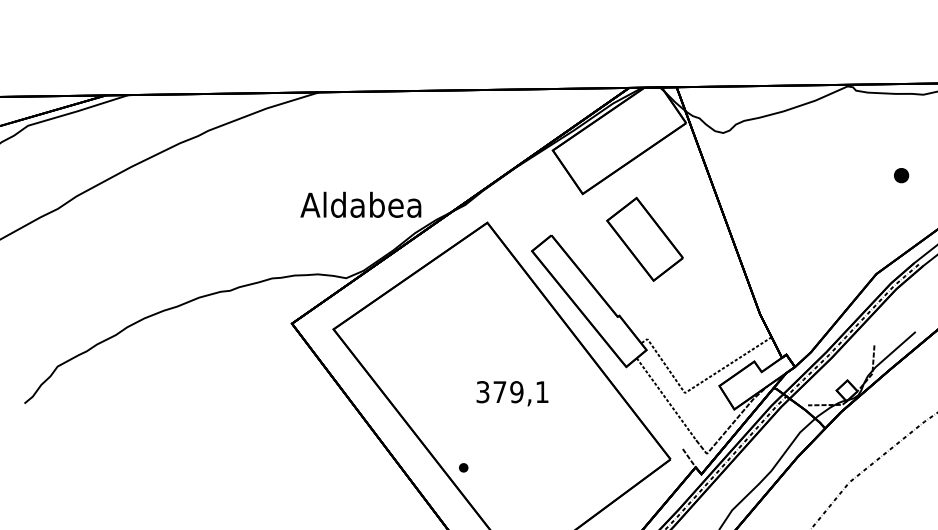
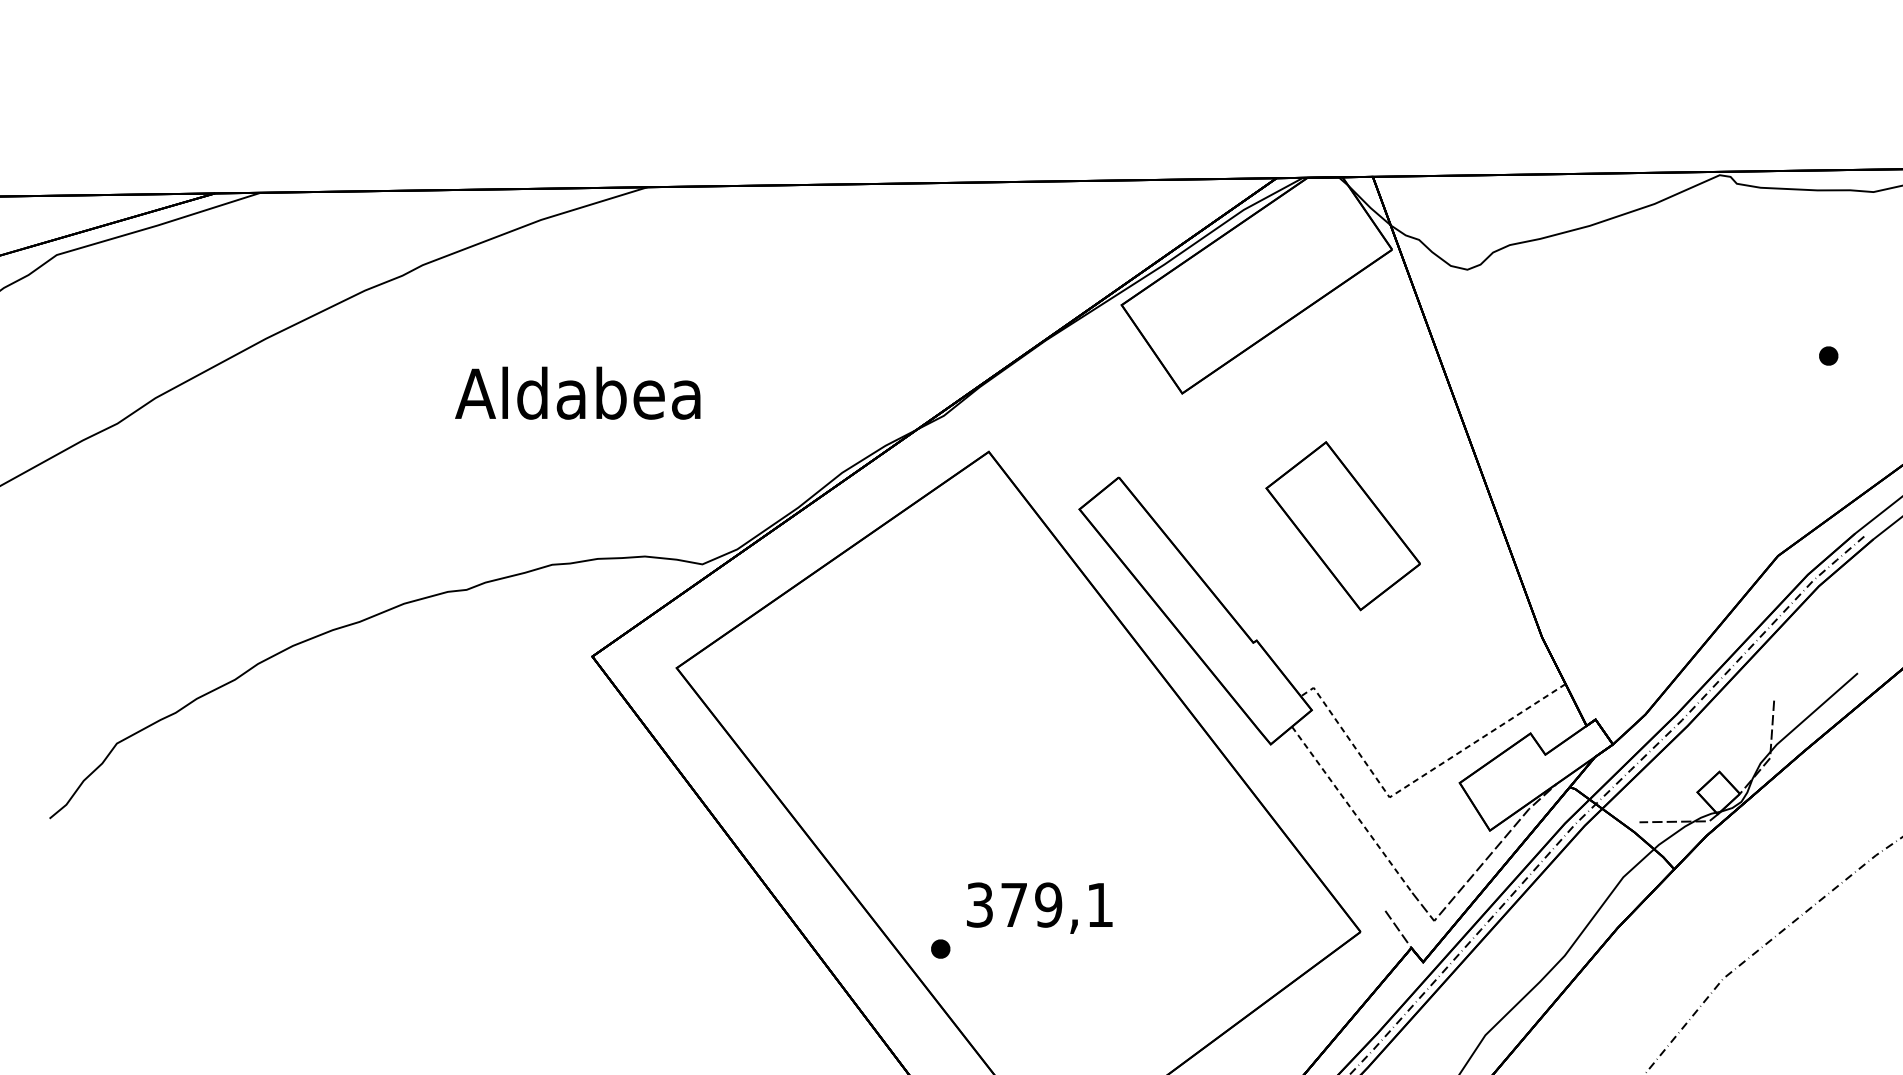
part: (900, 175) -> (1827, 355), size x0.62
text: (360, 204) -> (577, 392), moved
part: (644, 238) -> (1342, 524), moved
text: (512, 393) -> (1039, 907), moved

